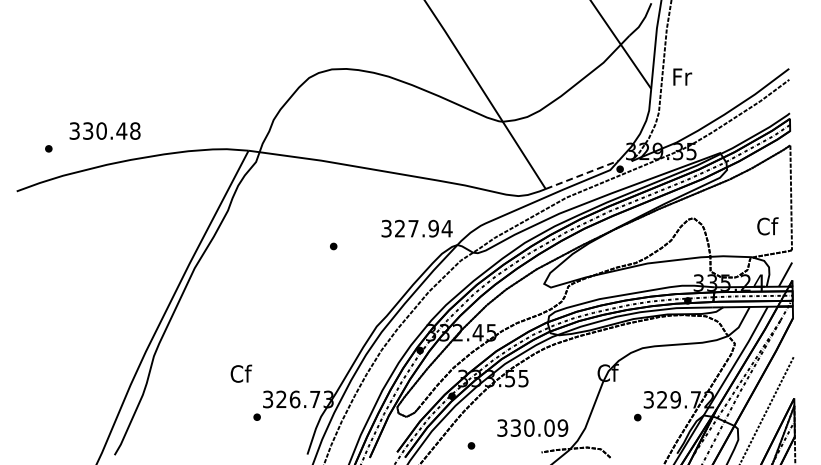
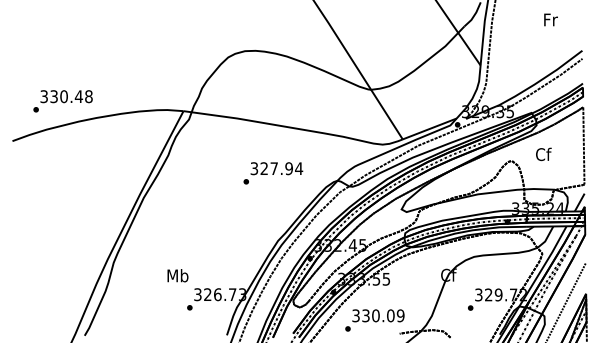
text: (682, 76) -> (550, 19), moved
text: (104, 130) -> (66, 96), moved
line: (582, 174) -> (429, 128), dashed -> solid
text: (767, 226) -> (543, 154), moved
text: (416, 228) -> (276, 168), moved
text: (240, 373) -> (177, 275), Cf -> Mb
text: (532, 427) -> (378, 315), moved

